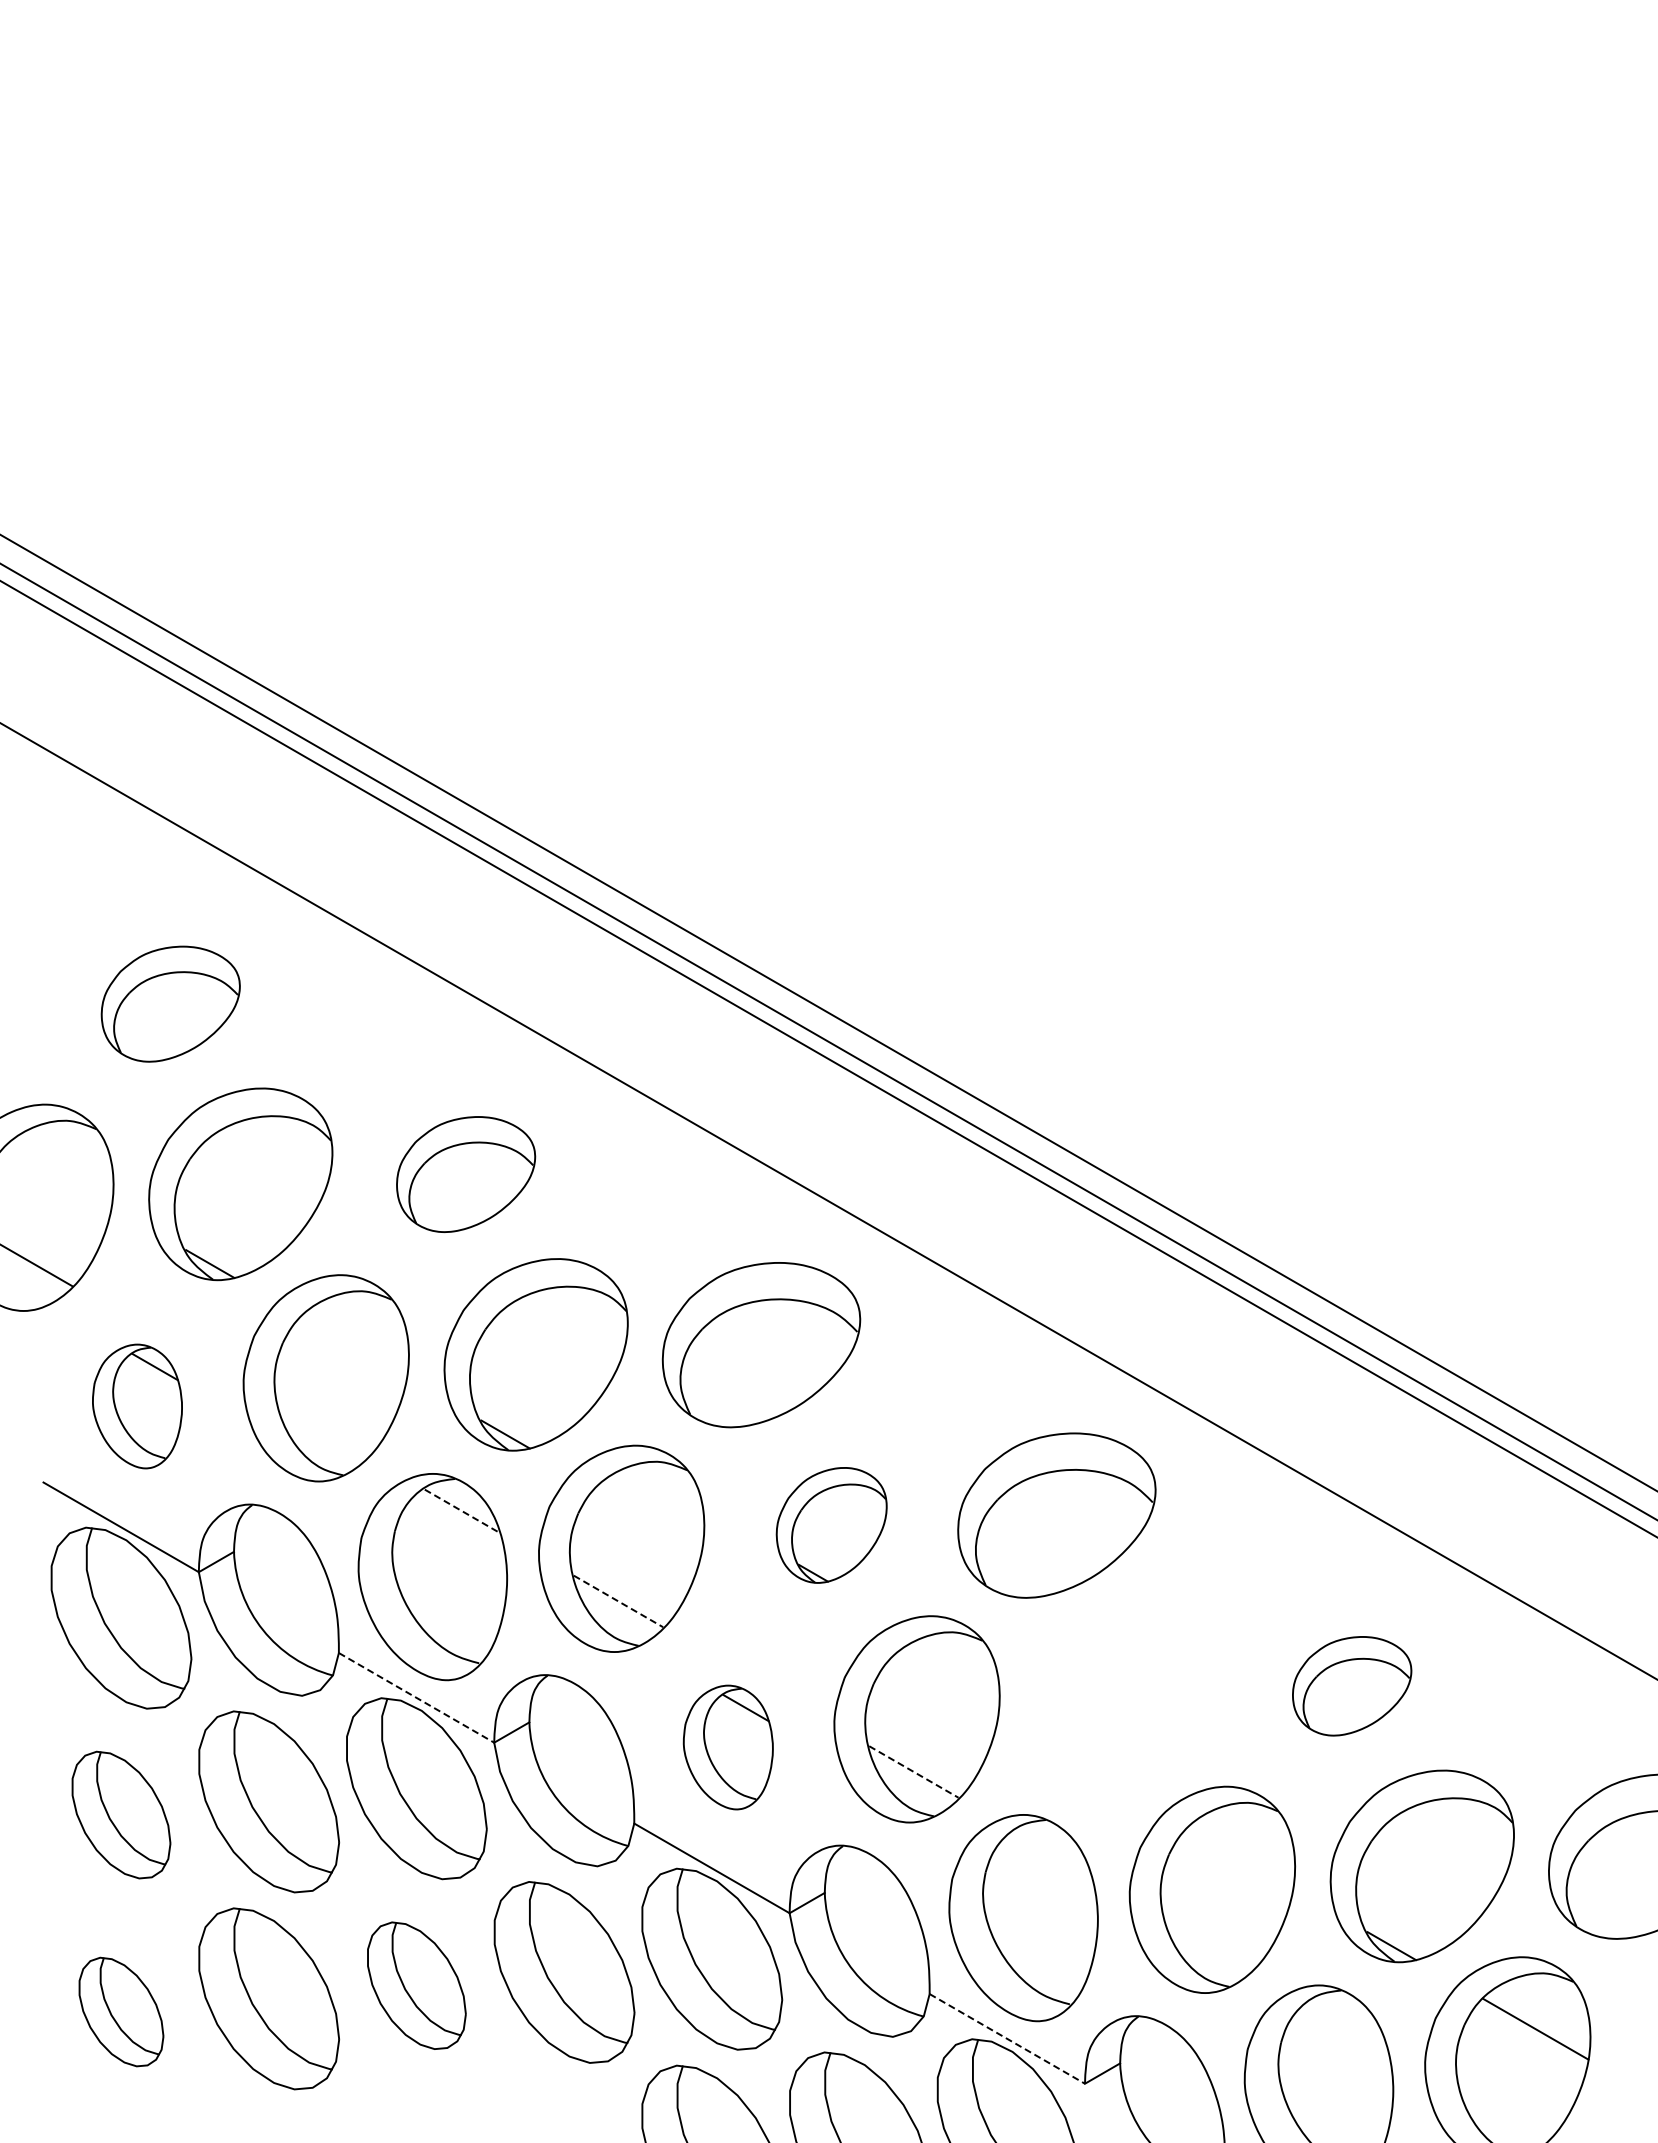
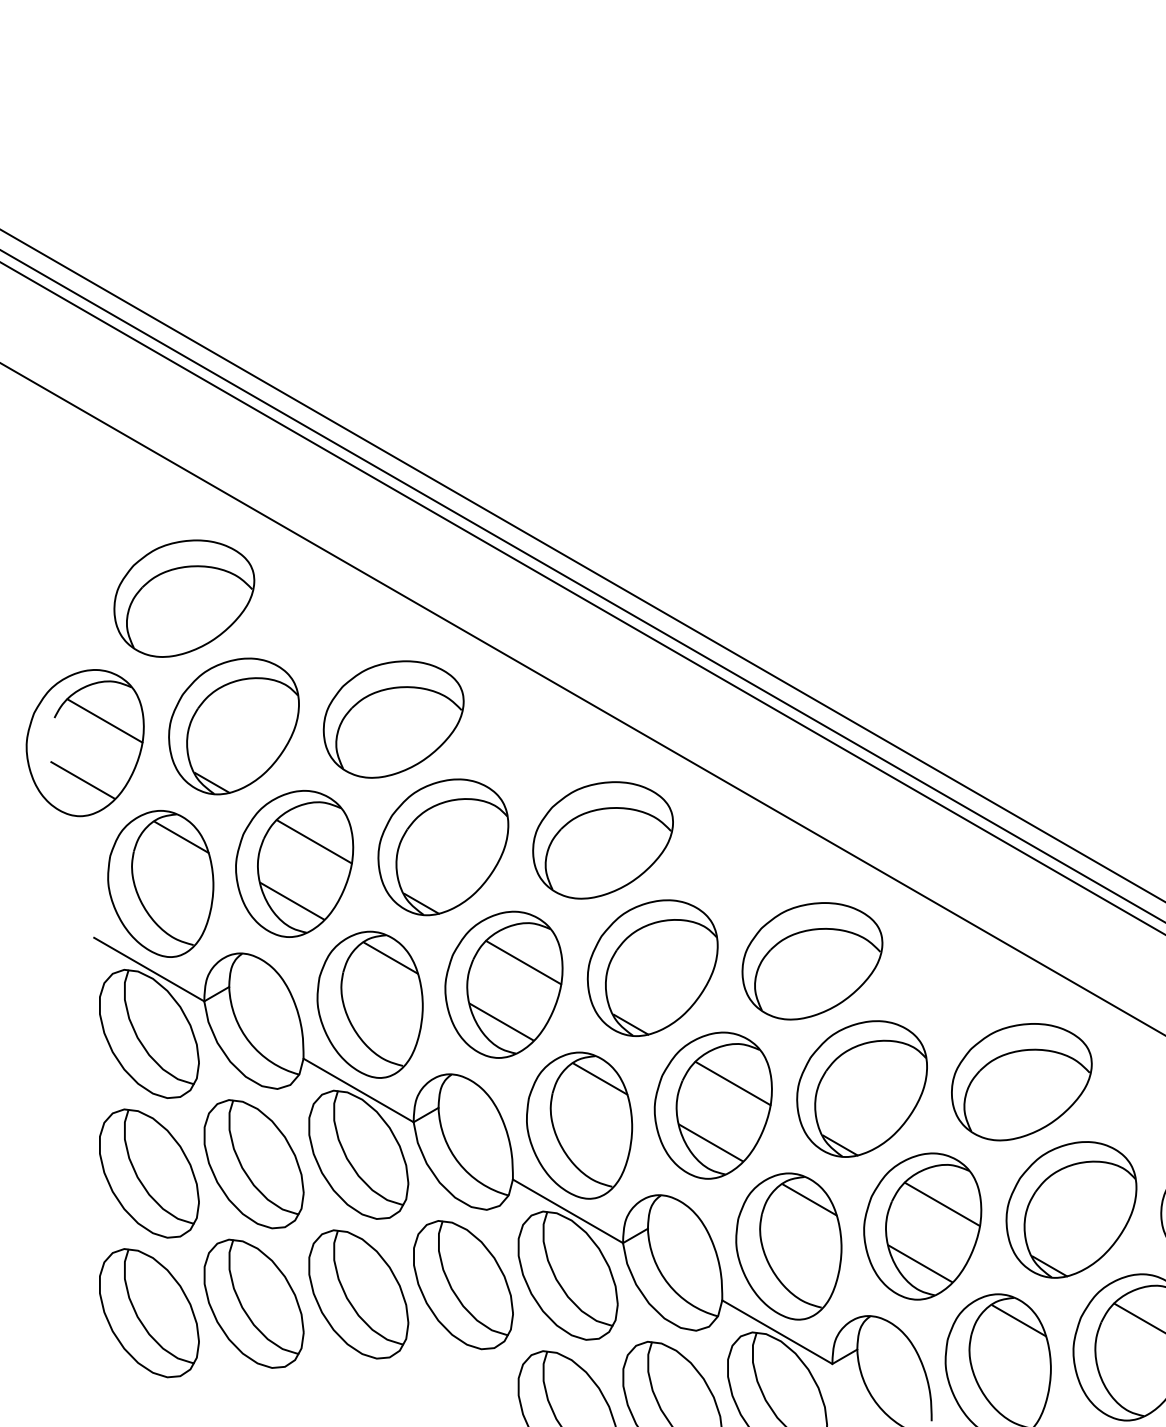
part: (170, 1004) -> (184, 599), size x1.43
part: (465, 1174) -> (393, 719), size x1.43
line: (58, 1176) -> (104, 720), added
line: (353, 1346) -> (313, 841), added
part: (137, 1406) -> (160, 883), size x1.67
line: (322, 1430) -> (291, 900), added
line: (462, 1511) -> (391, 958), dashed -> solid
line: (649, 1517) -> (523, 962), added
part: (831, 1525) -> (652, 968), size x1.67
line: (618, 1601) -> (501, 1022), dashed -> solid
part: (1351, 1686) -> (1021, 1082), size x1.67
line: (944, 1687) -> (732, 1083), added
part: (1126, 1695) -> (861, 1088), added
line: (416, 1697) -> (358, 1090), dashed -> solid
part: (728, 1747) -> (579, 1125), size x1.67
line: (913, 1771) -> (710, 1142), dashed -> solid
part: (121, 1814) -> (149, 1173), size x1.43
line: (1052, 1852) -> (809, 1200), added
line: (1240, 1858) -> (942, 1204), added
line: (1208, 1942) -> (919, 1263), added
part: (416, 1985) -> (358, 1294), size x1.43
part: (121, 2011) -> (149, 1312), size x1.67
line: (1348, 2022) -> (1019, 1320), added
line: (1007, 2038) -> (777, 1331), dashed -> solid

